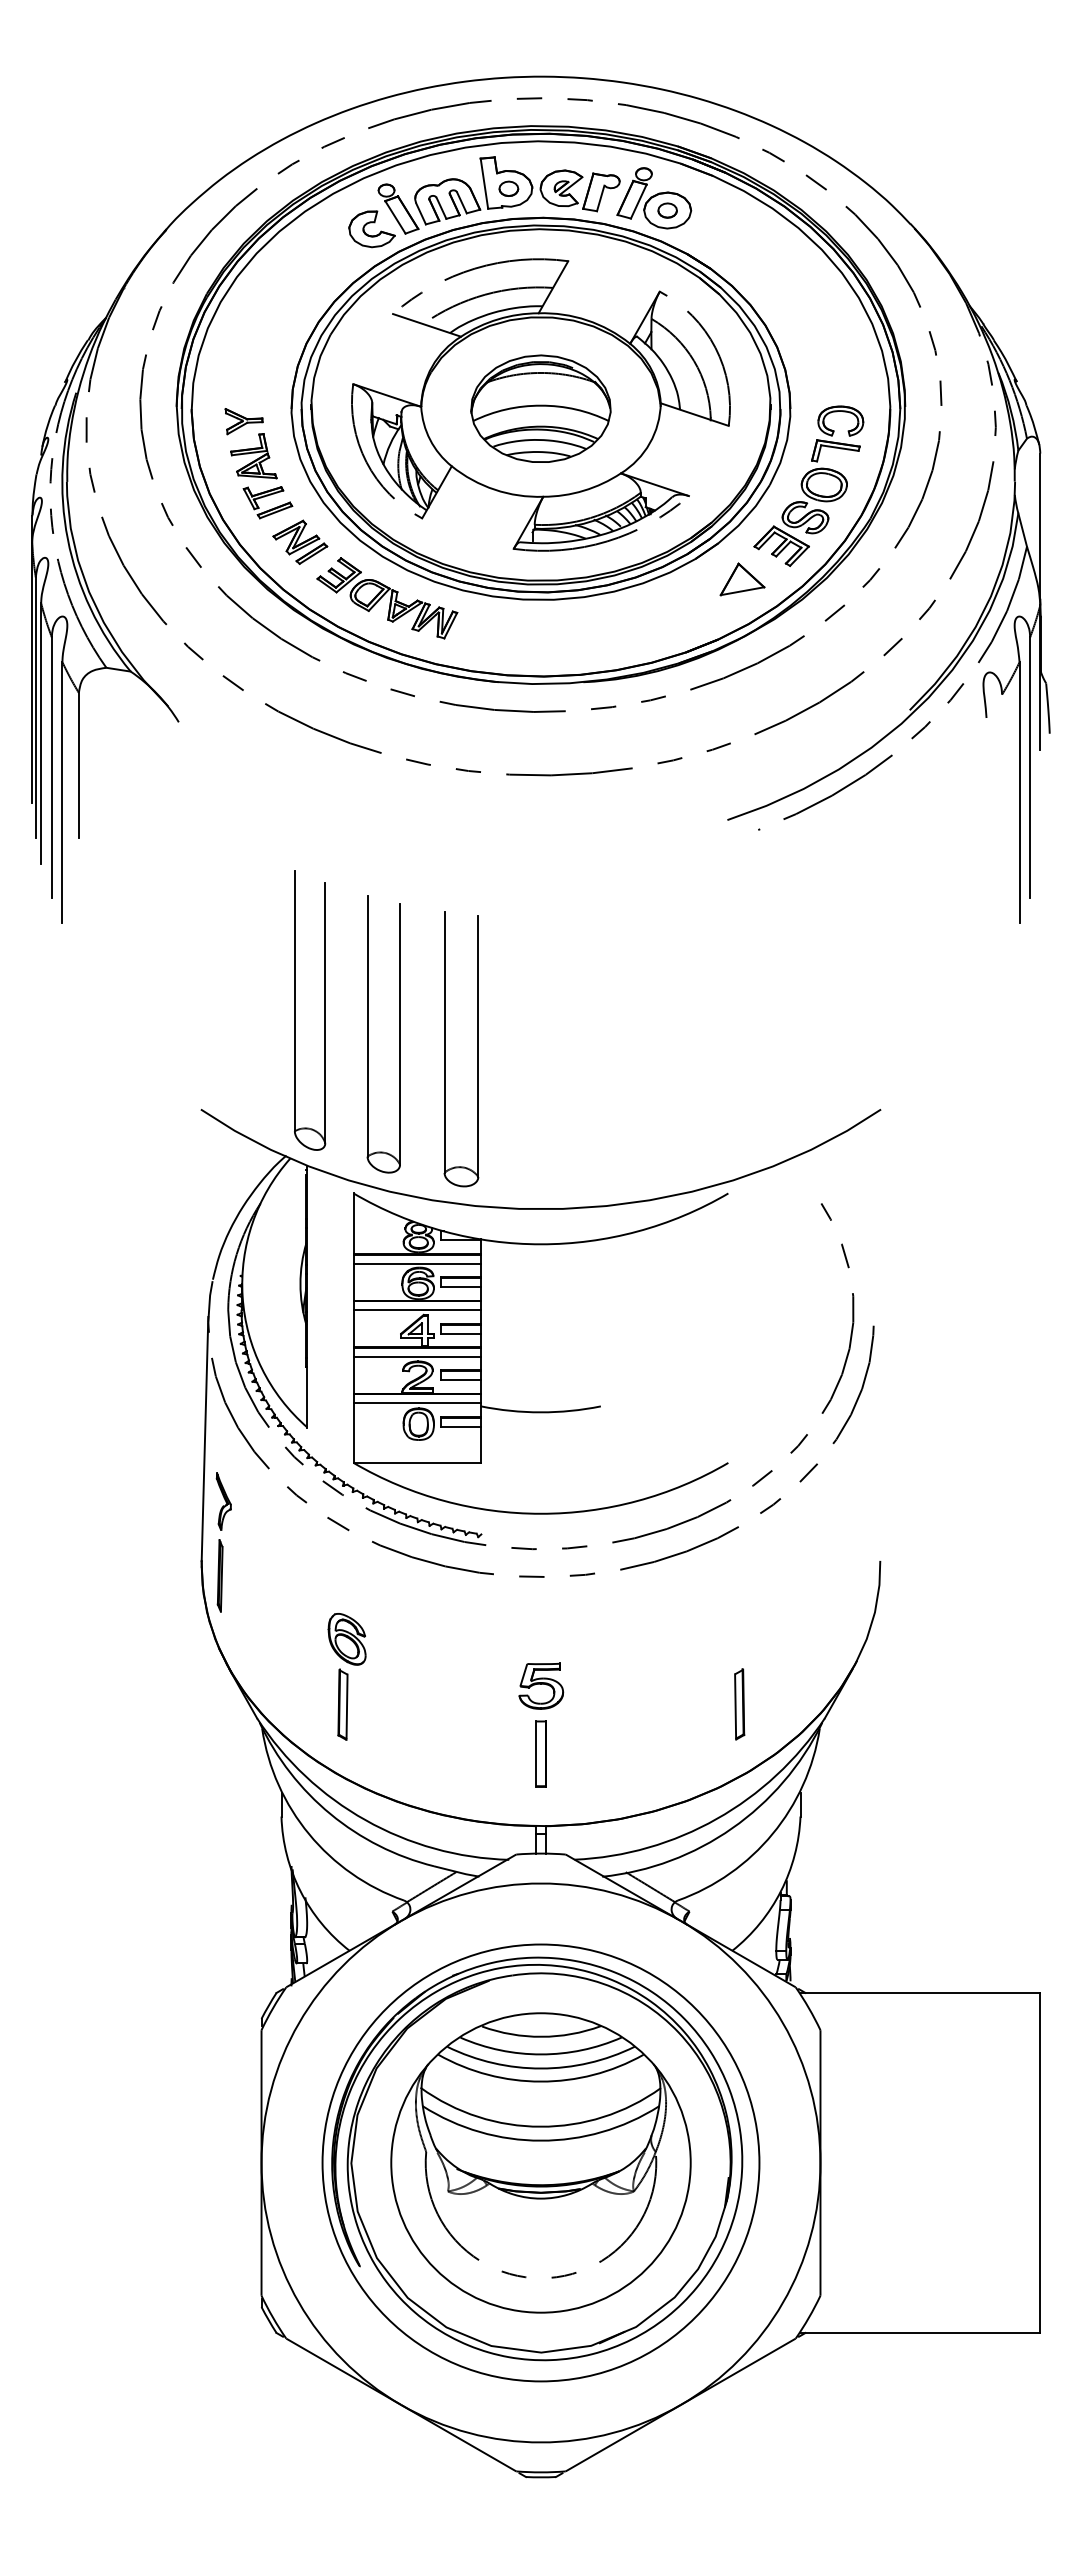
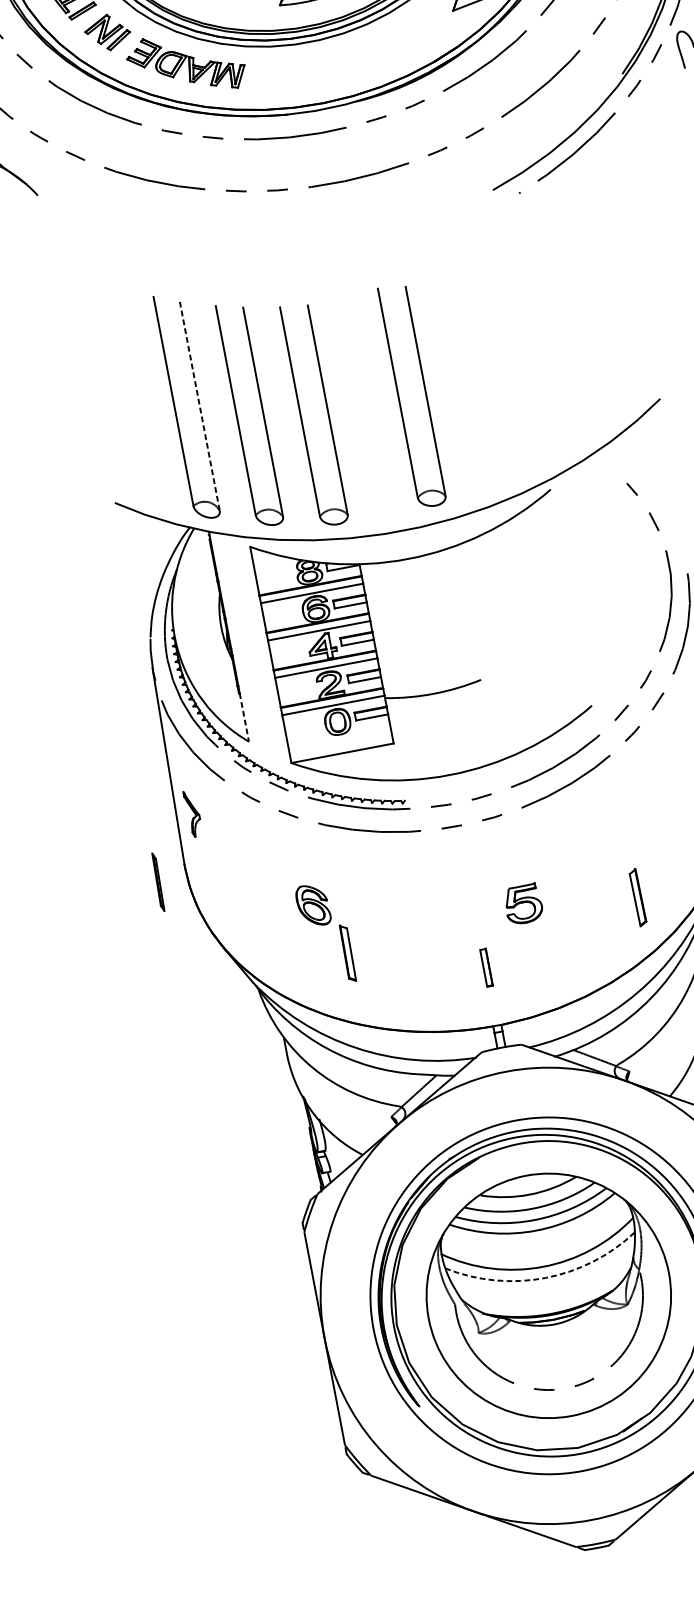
line: (325, 1013) -> (200, 406), solid -> dashed
part: (567, 1049) -> (399, 398), added
line: (307, 1397) -> (244, 717), solid -> dashed
part: (219, 1575) -> (157, 882), moved
part: (541, 1685) -> (523, 903), moved
part: (342, 1704) -> (347, 953), moved
part: (540, 1753) -> (485, 967), size x0.7
arc: (540, 2140) -> (545, 1277), solid -> dashed

